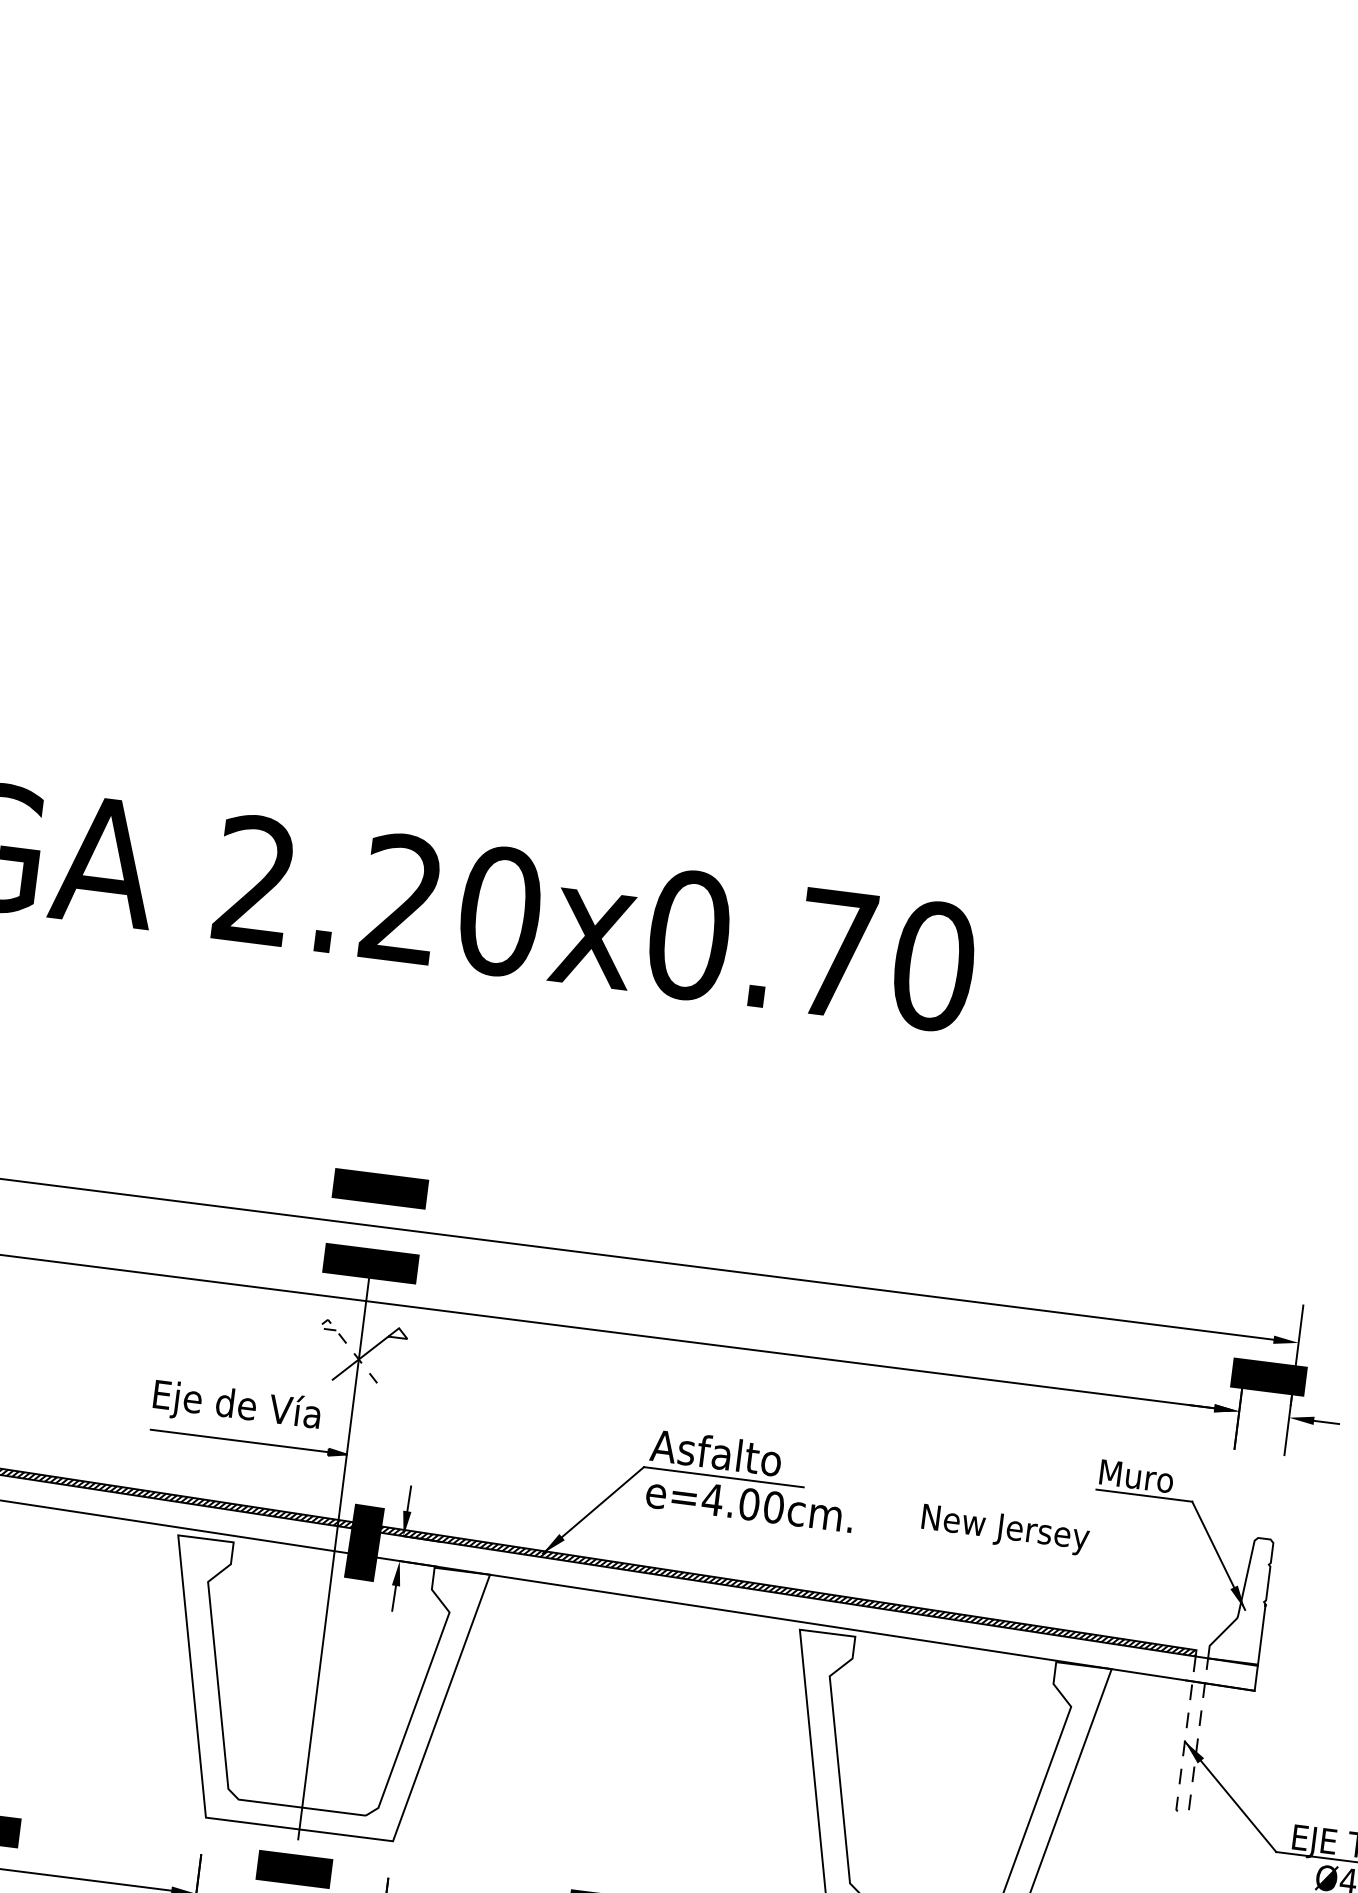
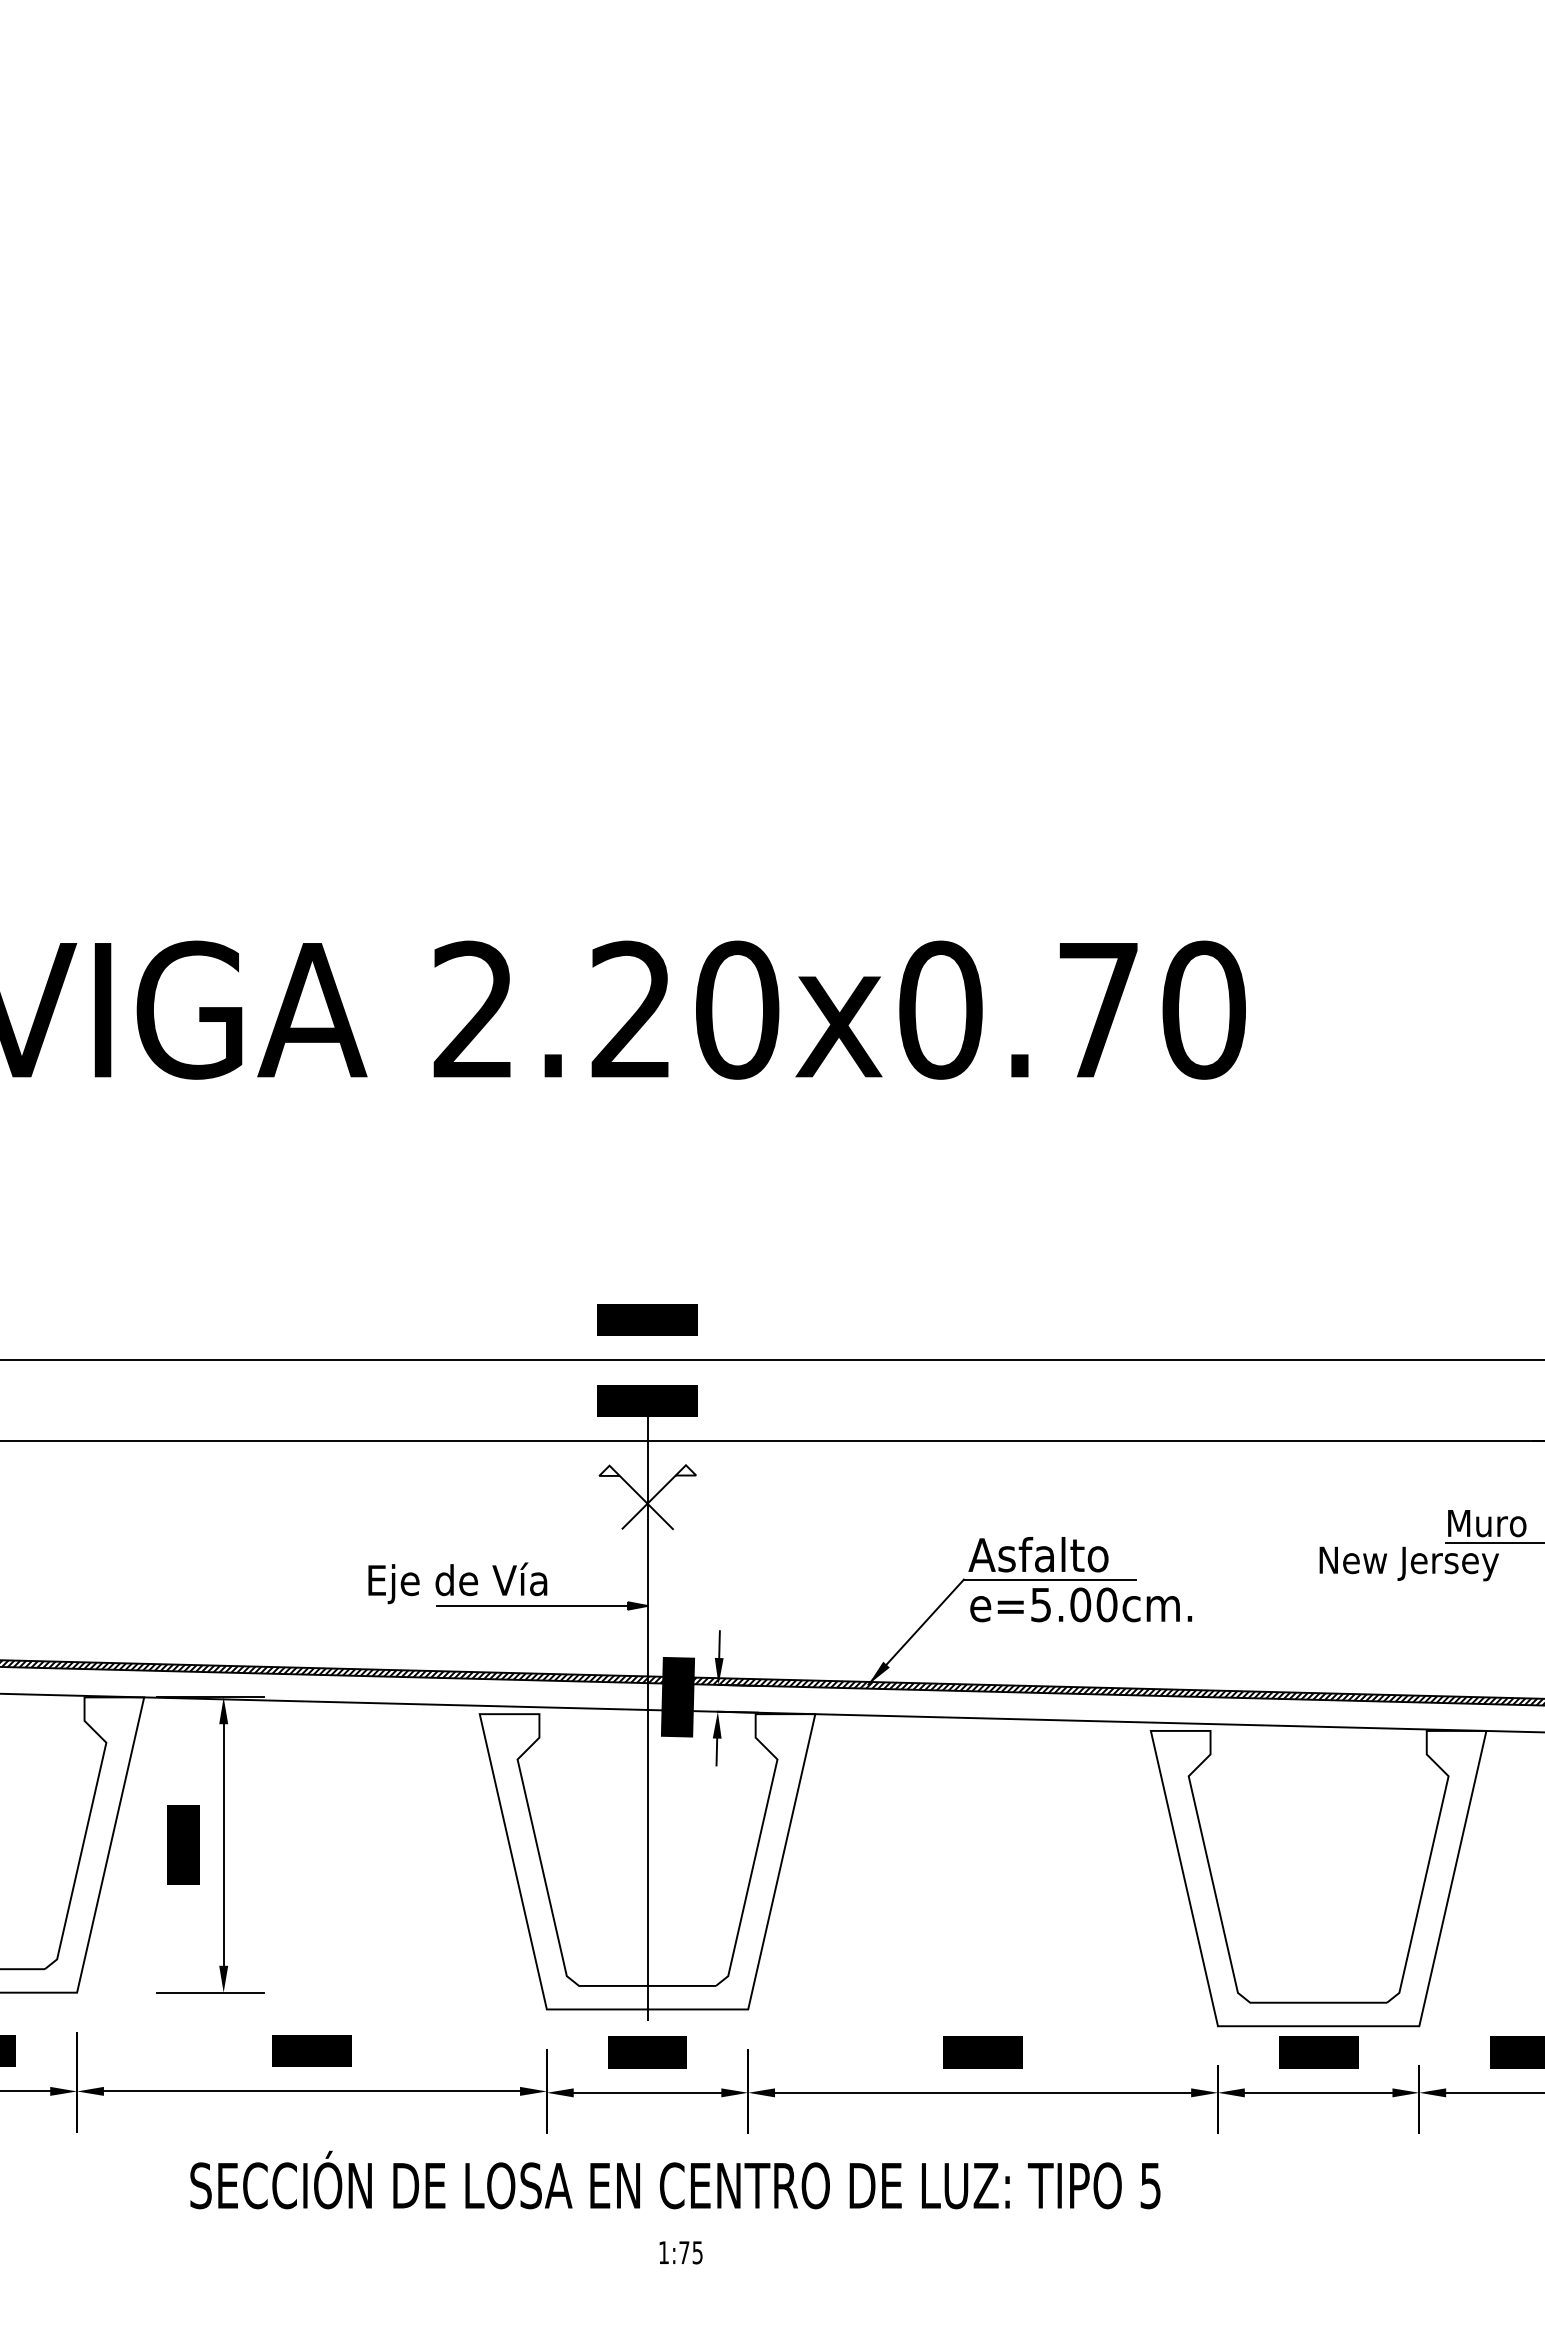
line: (343, 1339) -> (628, 1484), dashed -> solid
text: (236, 1407) -> (457, 1583), moved
text: (712, 1500) -> (1041, 1605), e=4.00cm. -> e=5.00cm.
text: (1004, 1529) -> (1408, 1563), moved

